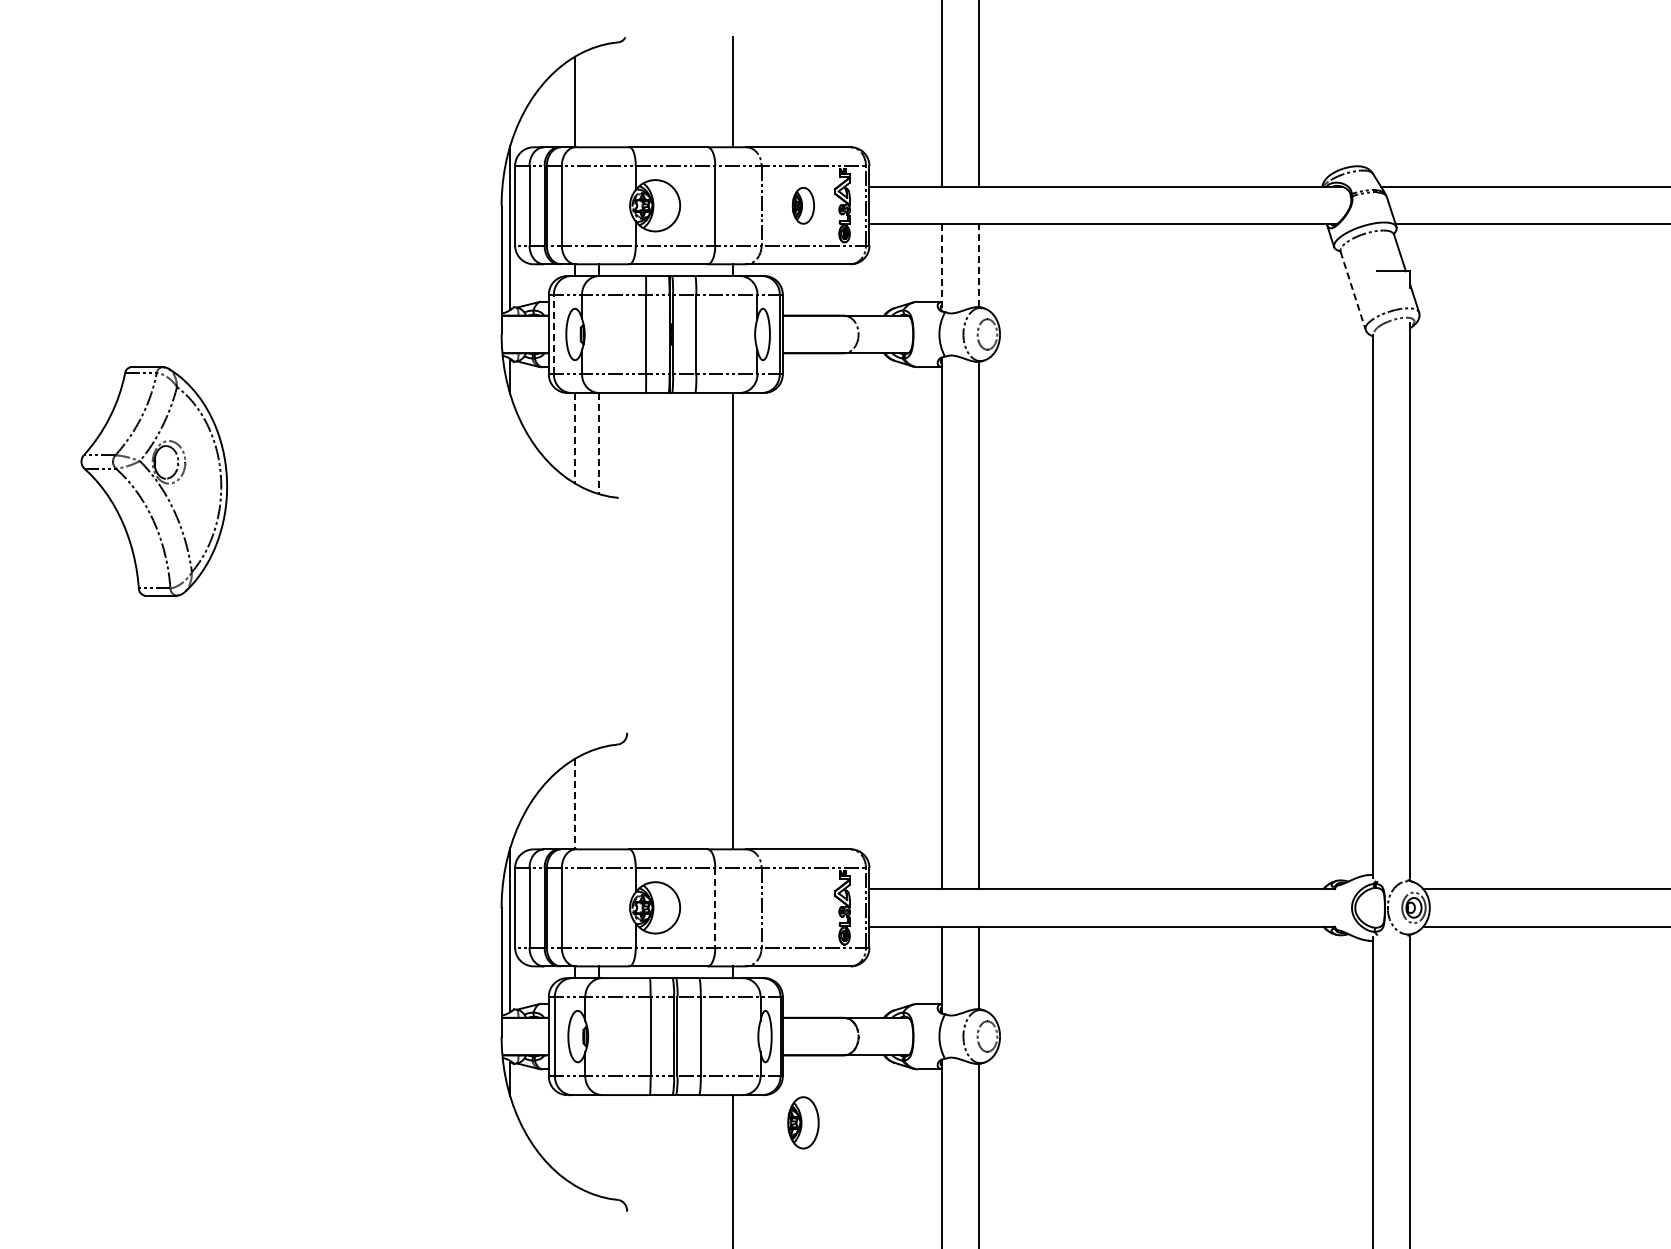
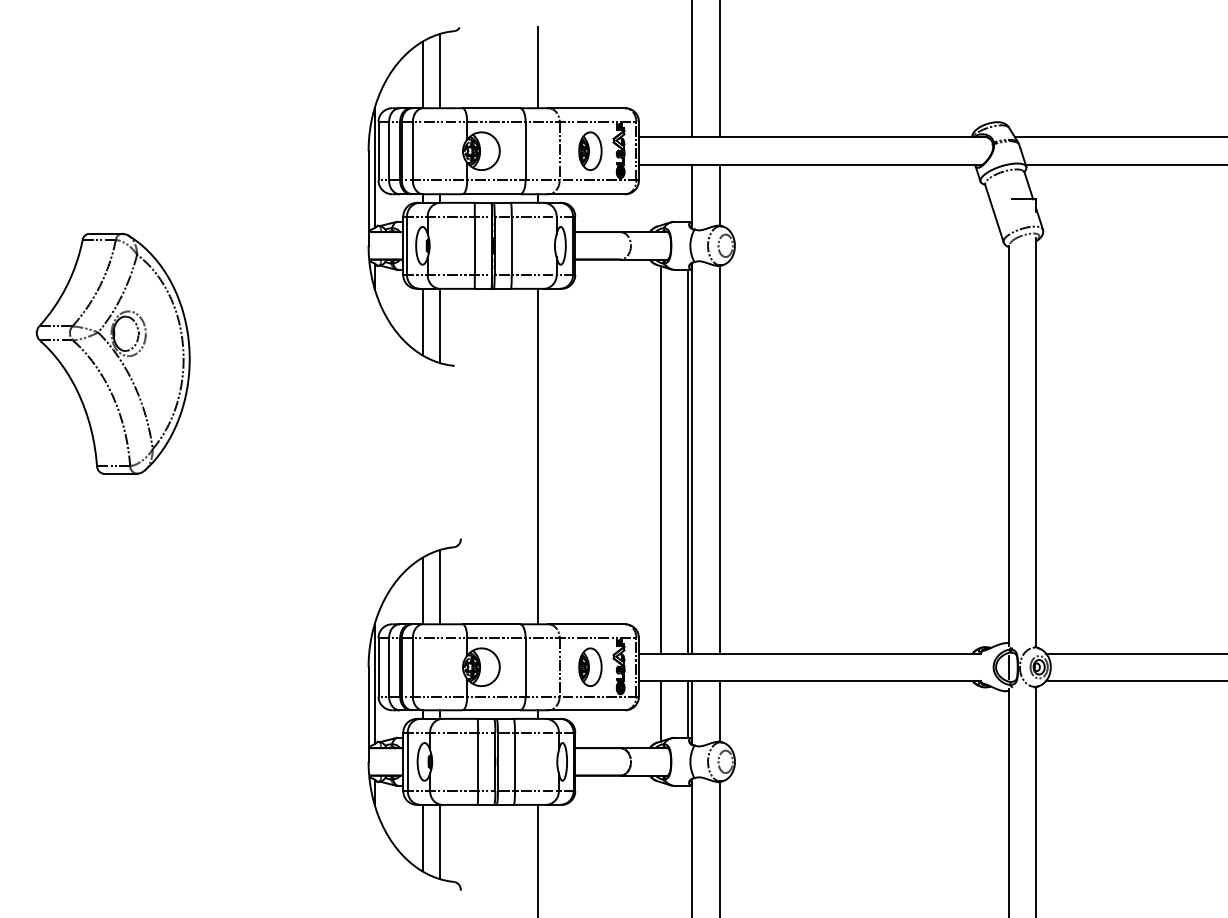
line: (599, 96) -> (440, 70), added
part: (803, 205) -> (590, 151), size x1.43
line: (979, 265) -> (719, 195), dashed -> solid
line: (941, 267) -> (691, 196), dashed -> solid
line: (1353, 290) -> (994, 213), dashed -> solid
line: (553, 334) -> (406, 245), dashed -> solid
line: (575, 438) -> (422, 322), dashed -> solid
line: (599, 443) -> (440, 325), dashed -> solid
part: (154, 481) -> (113, 353), size x1.43
line: (898, 625) -> (660, 459), added
line: (936, 628) -> (688, 461), added
line: (599, 798) -> (440, 586), added
line: (575, 804) -> (422, 591), dashed -> solid
line: (715, 907) -> (525, 667), dashed -> solid
line: (1372, 907) -> (1008, 667), added
line: (936, 964) -> (688, 708), added
line: (898, 967) -> (660, 711), added
part: (803, 1122) -> (590, 667), moved
line: (575, 1140) -> (422, 838), added
line: (599, 1145) -> (440, 841), added

